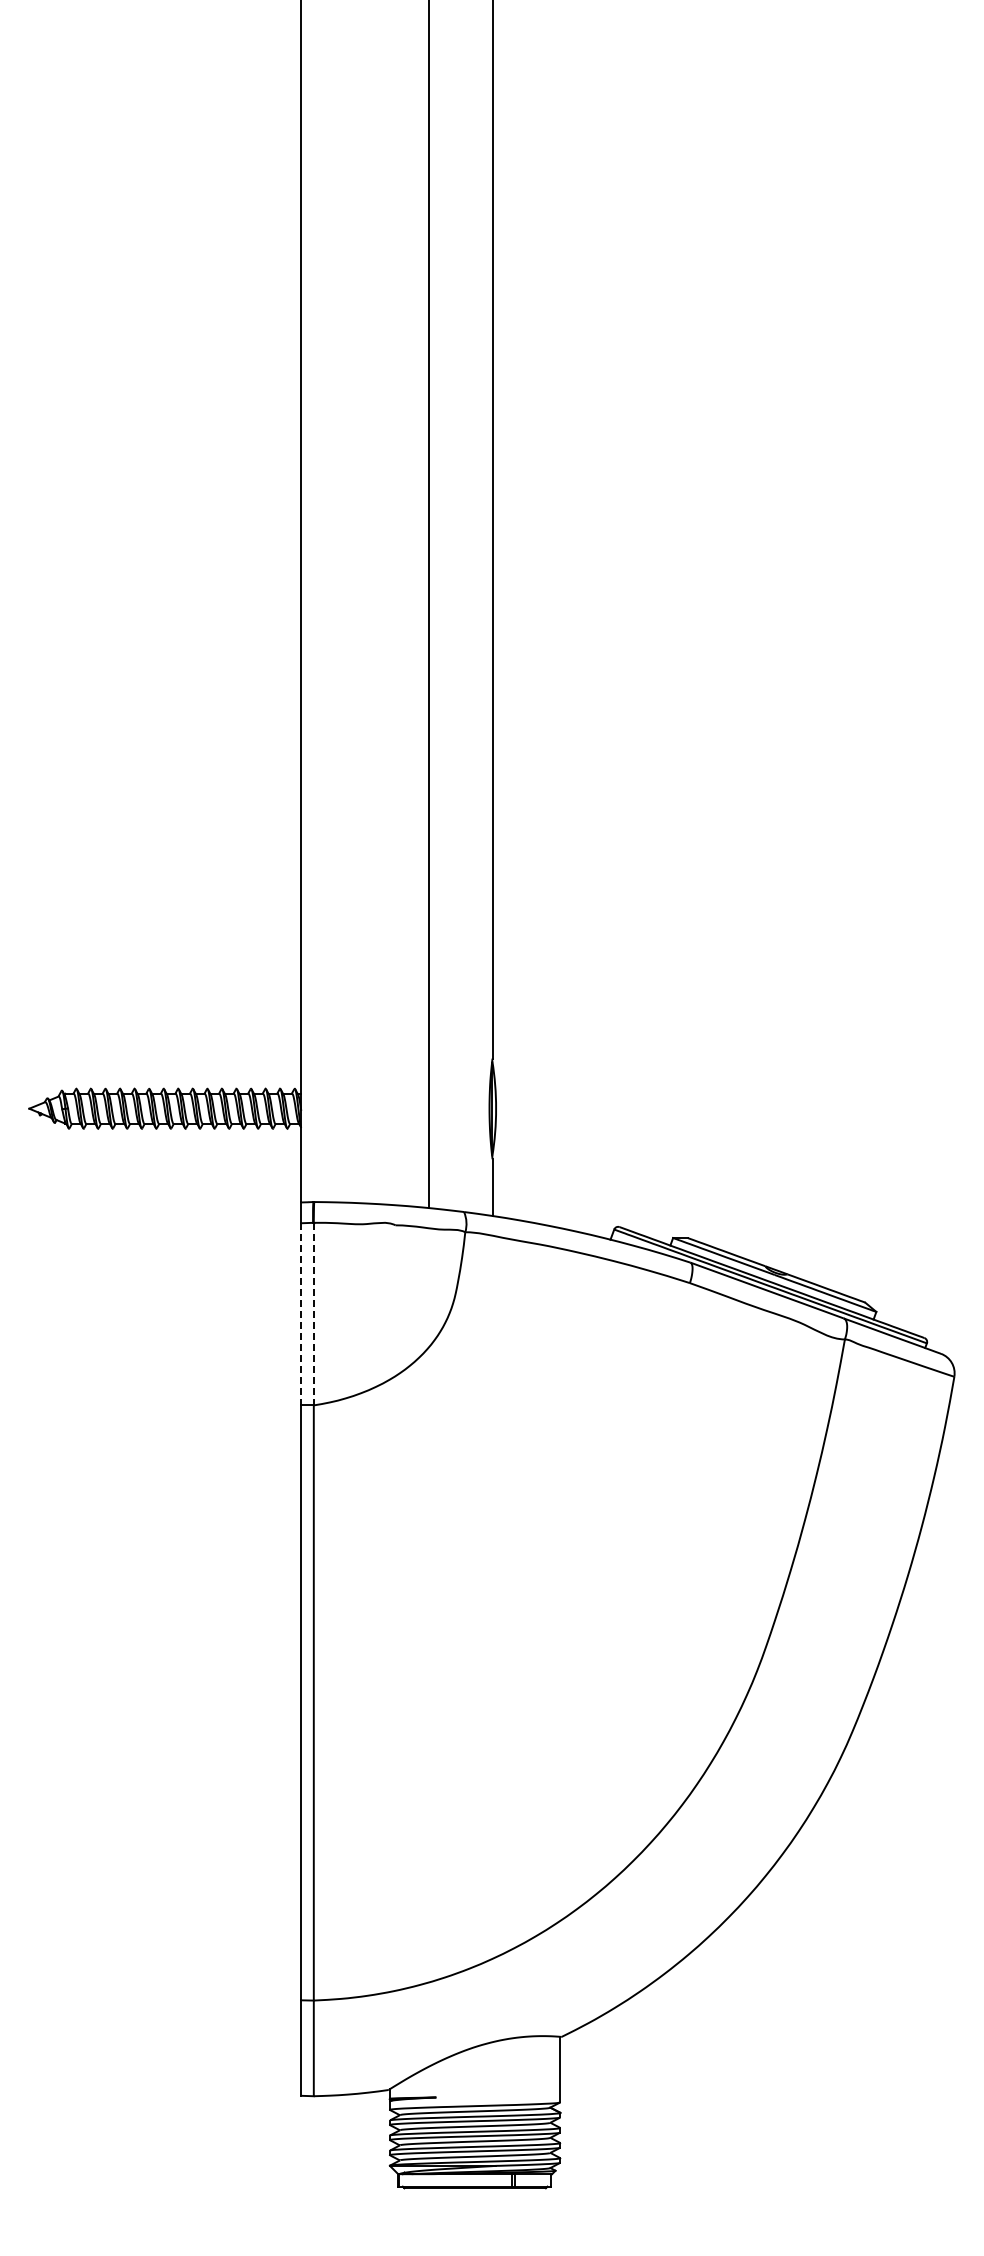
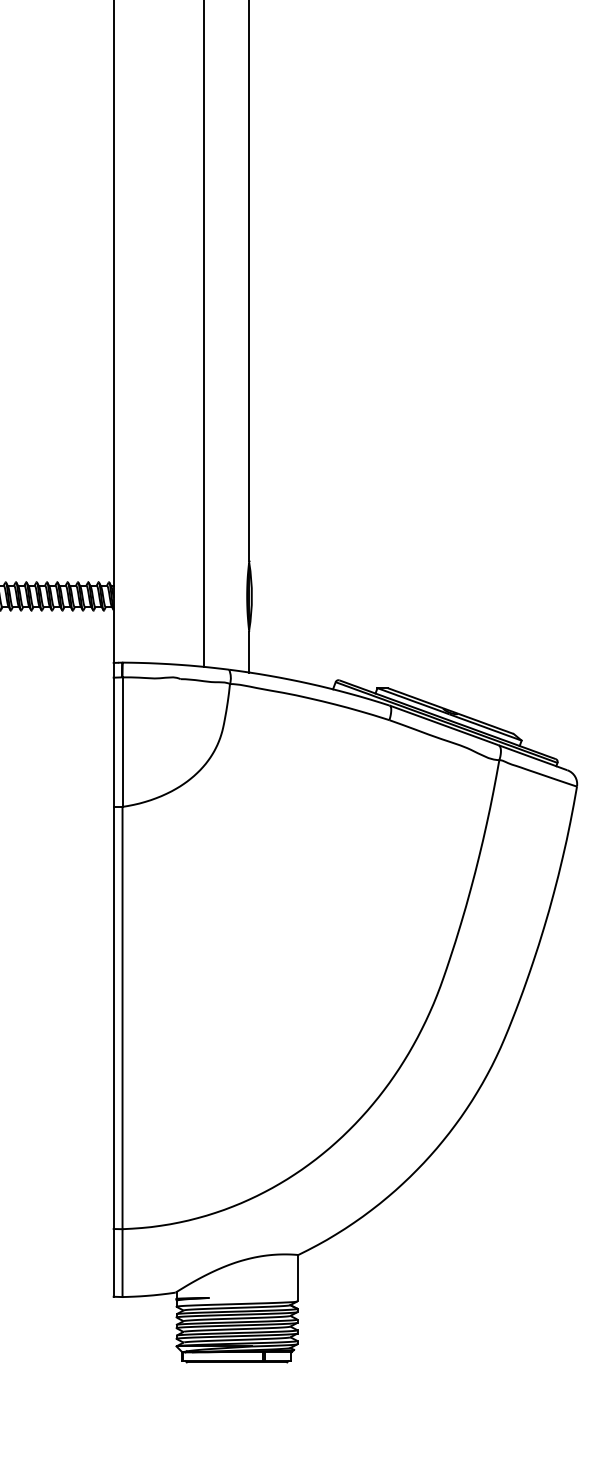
line: (301, 1314) -> (113, 742), dashed -> solid
line: (313, 1314) -> (122, 742), dashed -> solid

